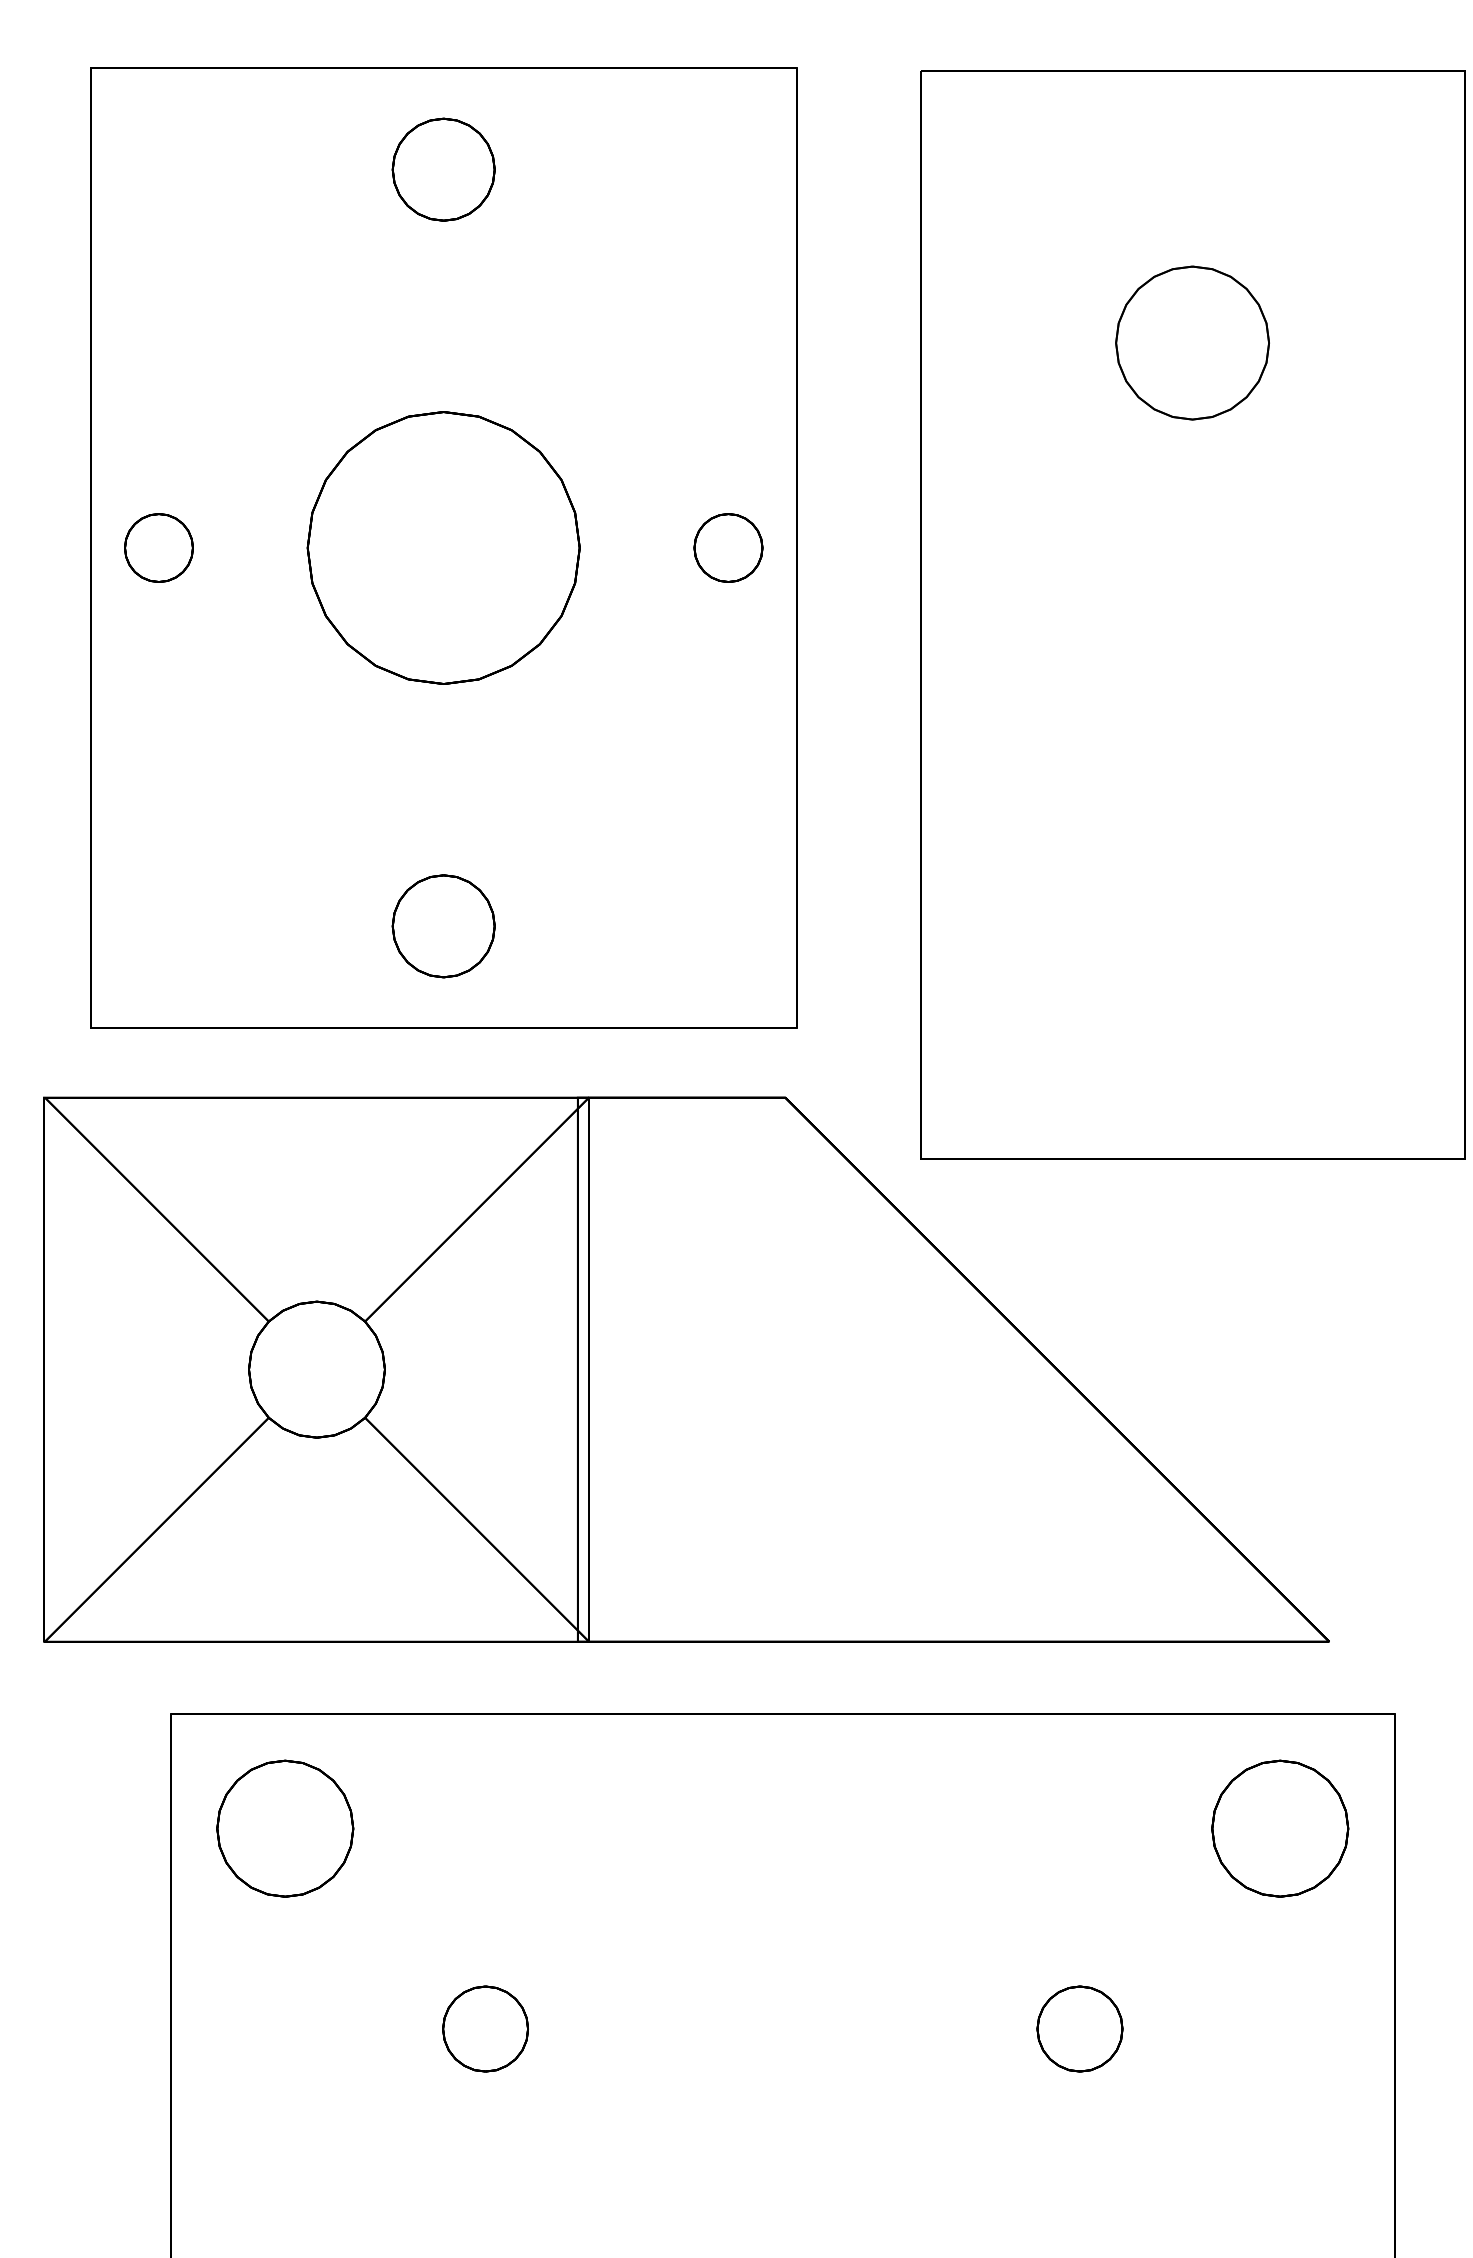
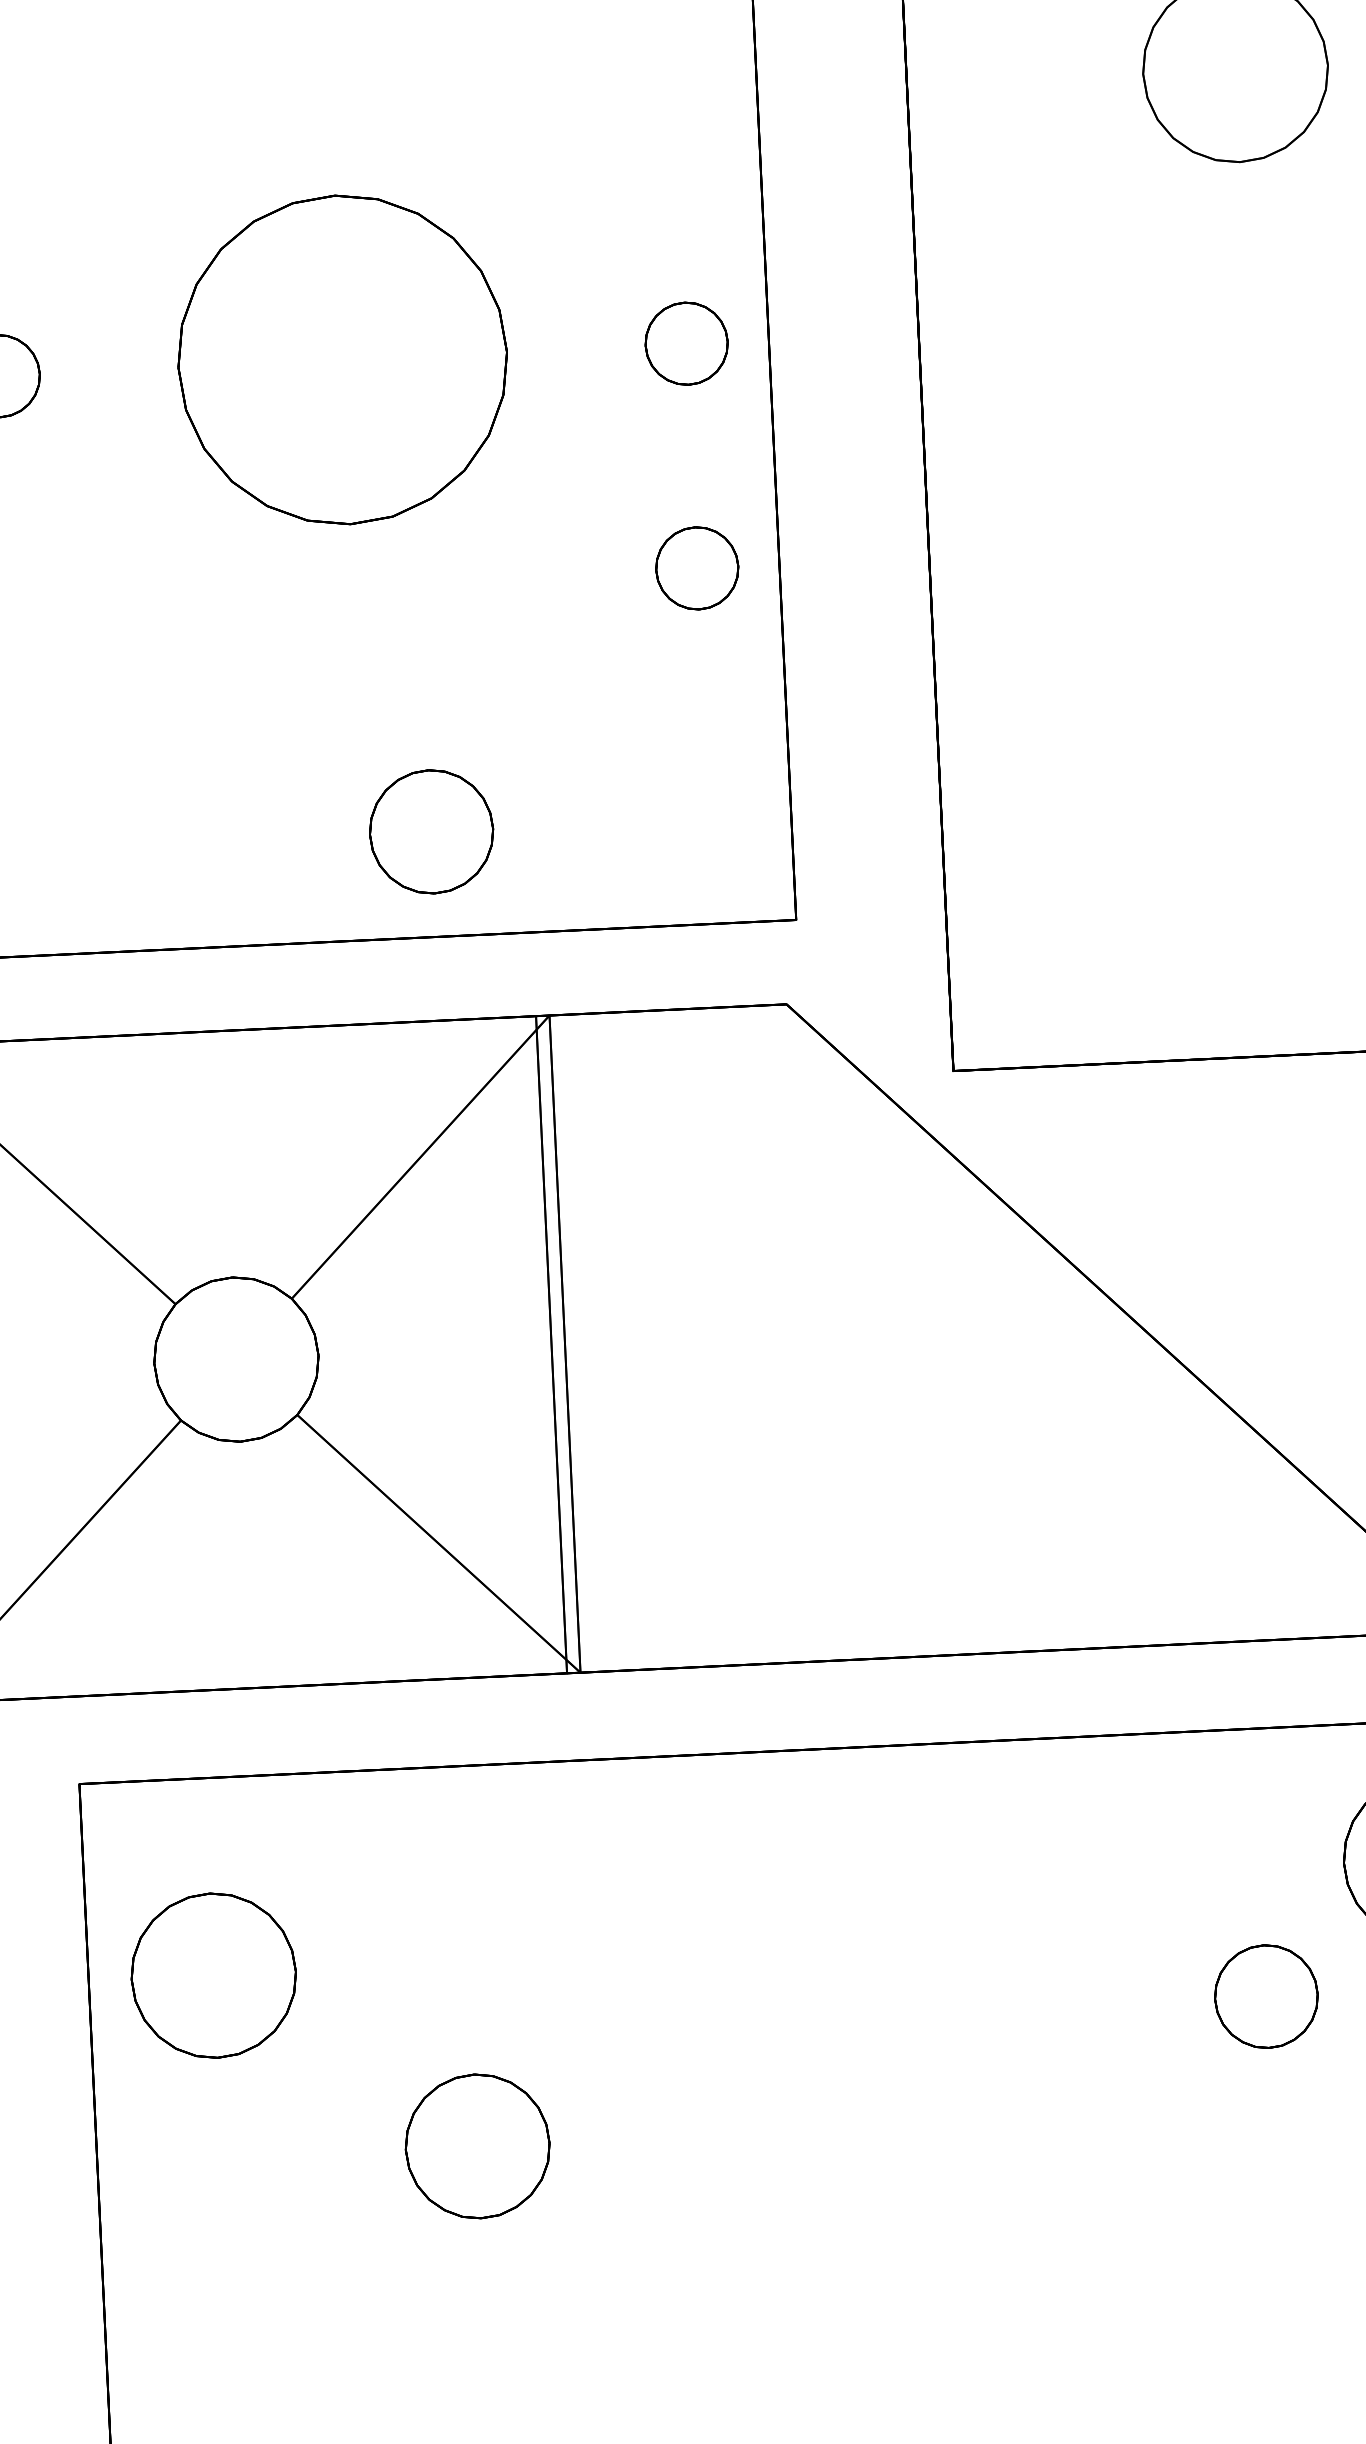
part: (728, 733) -> (697, 567), added
part: (443, 926) -> (431, 832), moved
part: (285, 1828) -> (214, 1975), moved
part: (485, 2028) -> (477, 2145), size x1.4
part: (1079, 2028) -> (1265, 1996), moved

